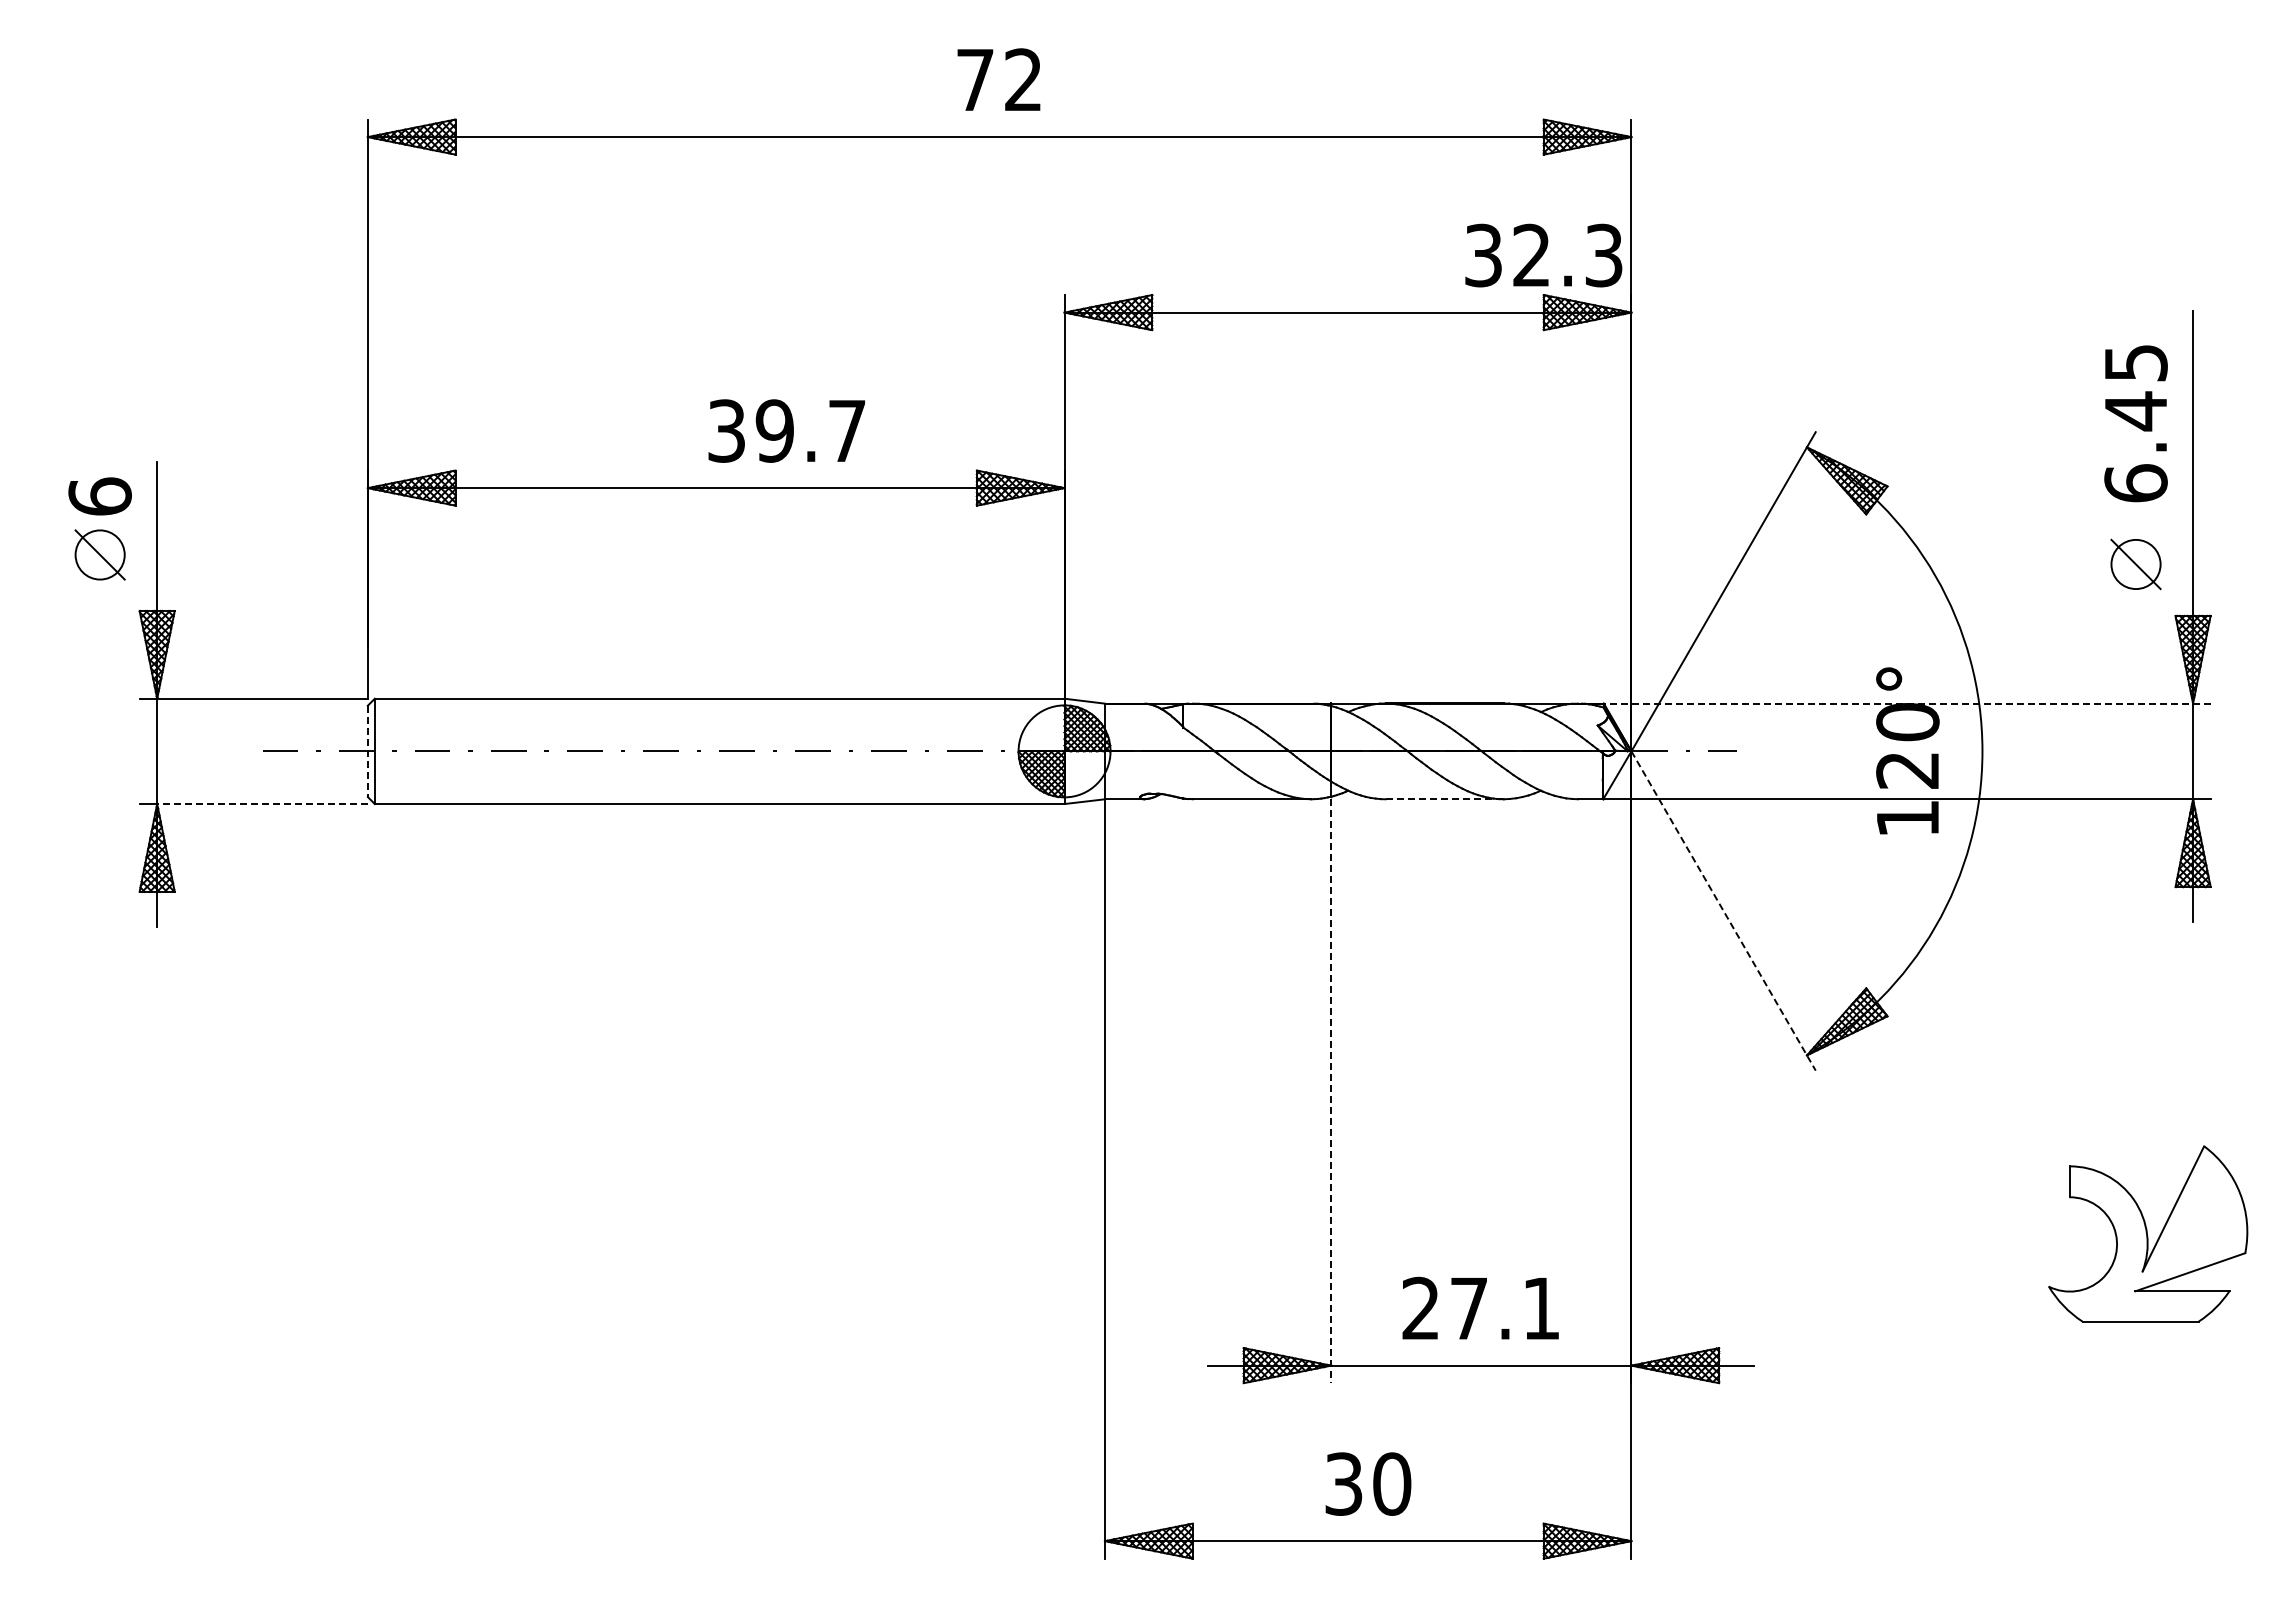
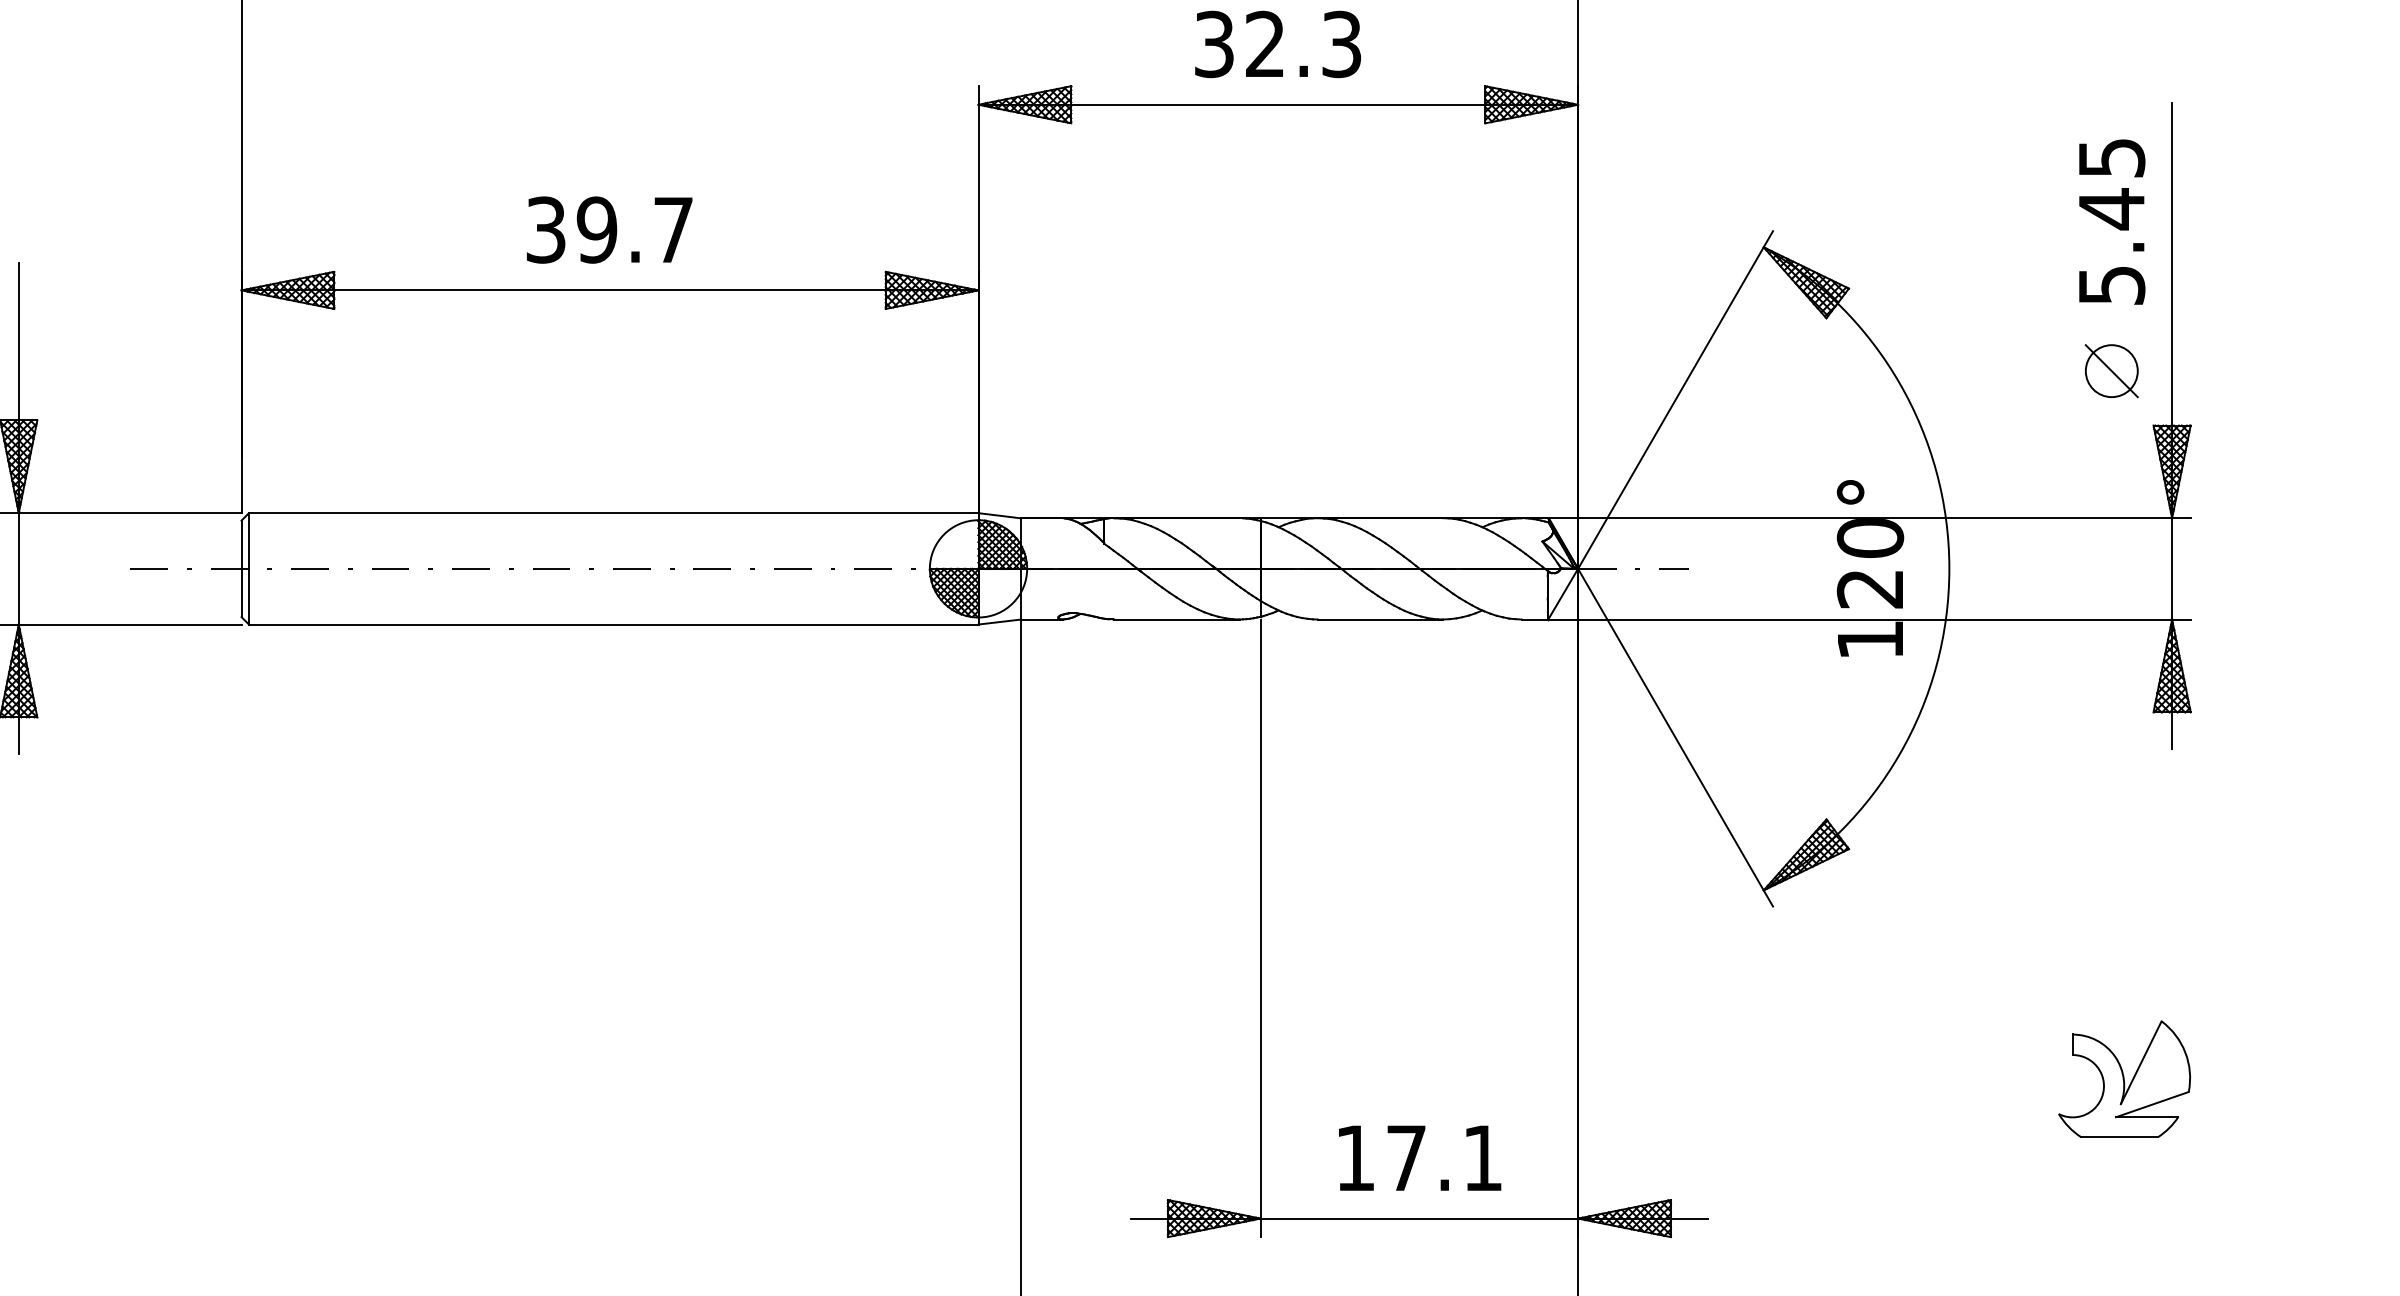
text: (1543, 255) -> (1277, 44), moved
text: (786, 430) -> (609, 229), moved
text: (2135, 483) -> (2111, 285), 6.45 -> 5.45
line: (1906, 703) -> (1869, 518), dashed -> solid
line: (367, 751) -> (241, 568), dashed -> solid
line: (1445, 799) -> (1381, 619), dashed -> solid
line: (262, 804) -> (130, 625), dashed -> solid
line: (1723, 911) -> (1675, 738), dashed -> solid
line: (1331, 1091) -> (1260, 928), dashed -> solid
part: (2147, 1233) -> (2123, 1078), size x0.62
text: (1420, 1307) -> (1354, 1157), 27.1 -> 17.1

